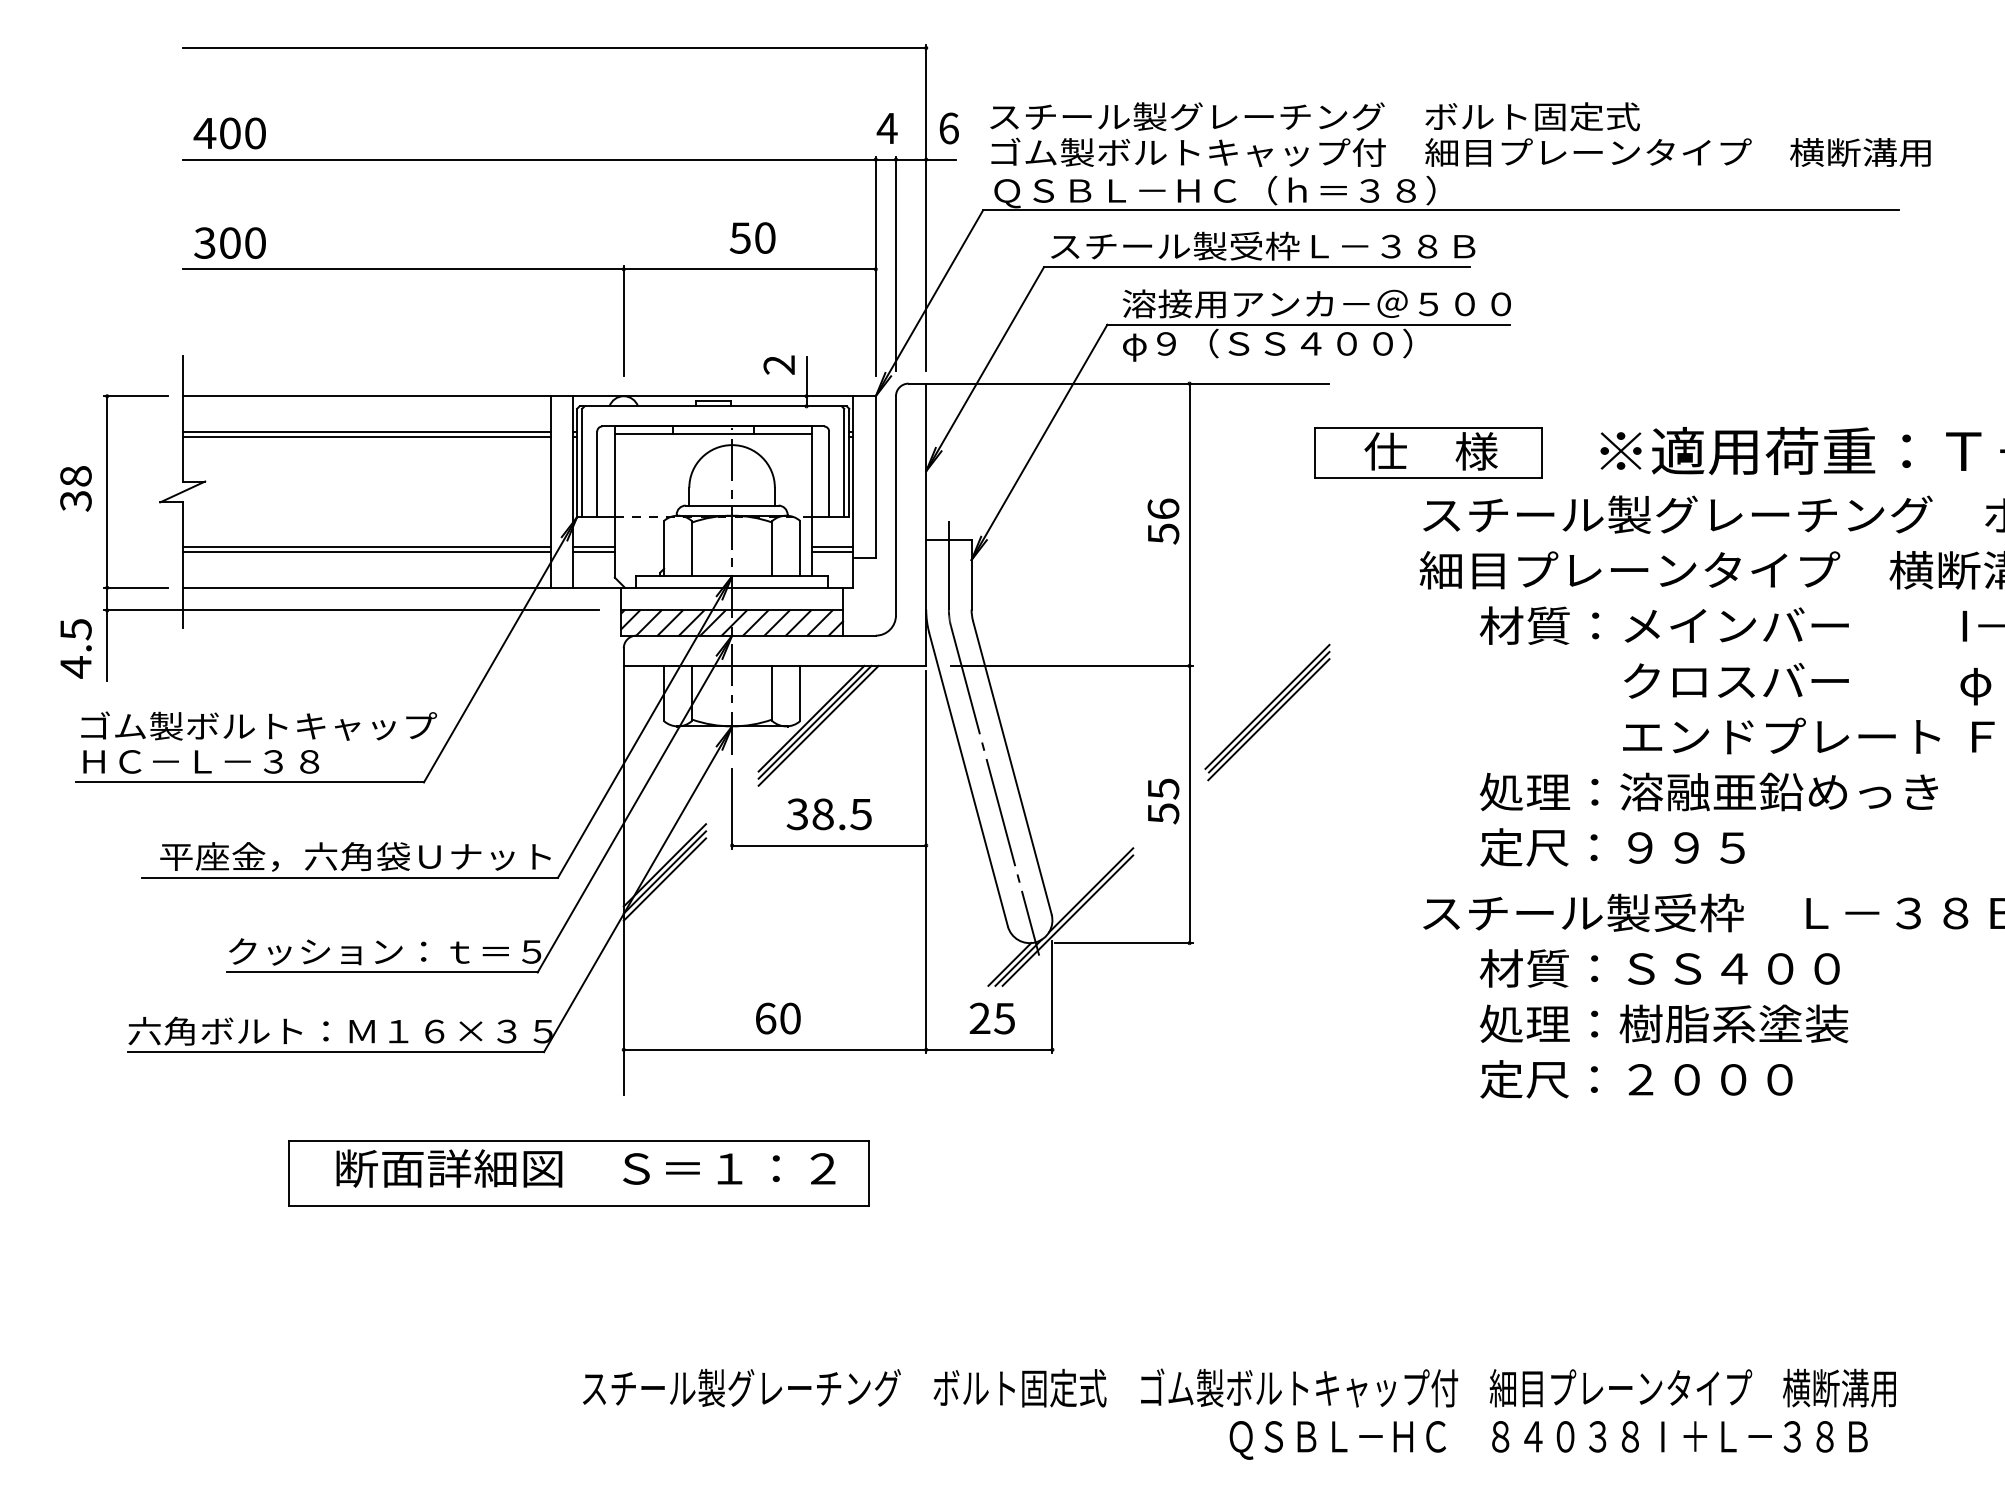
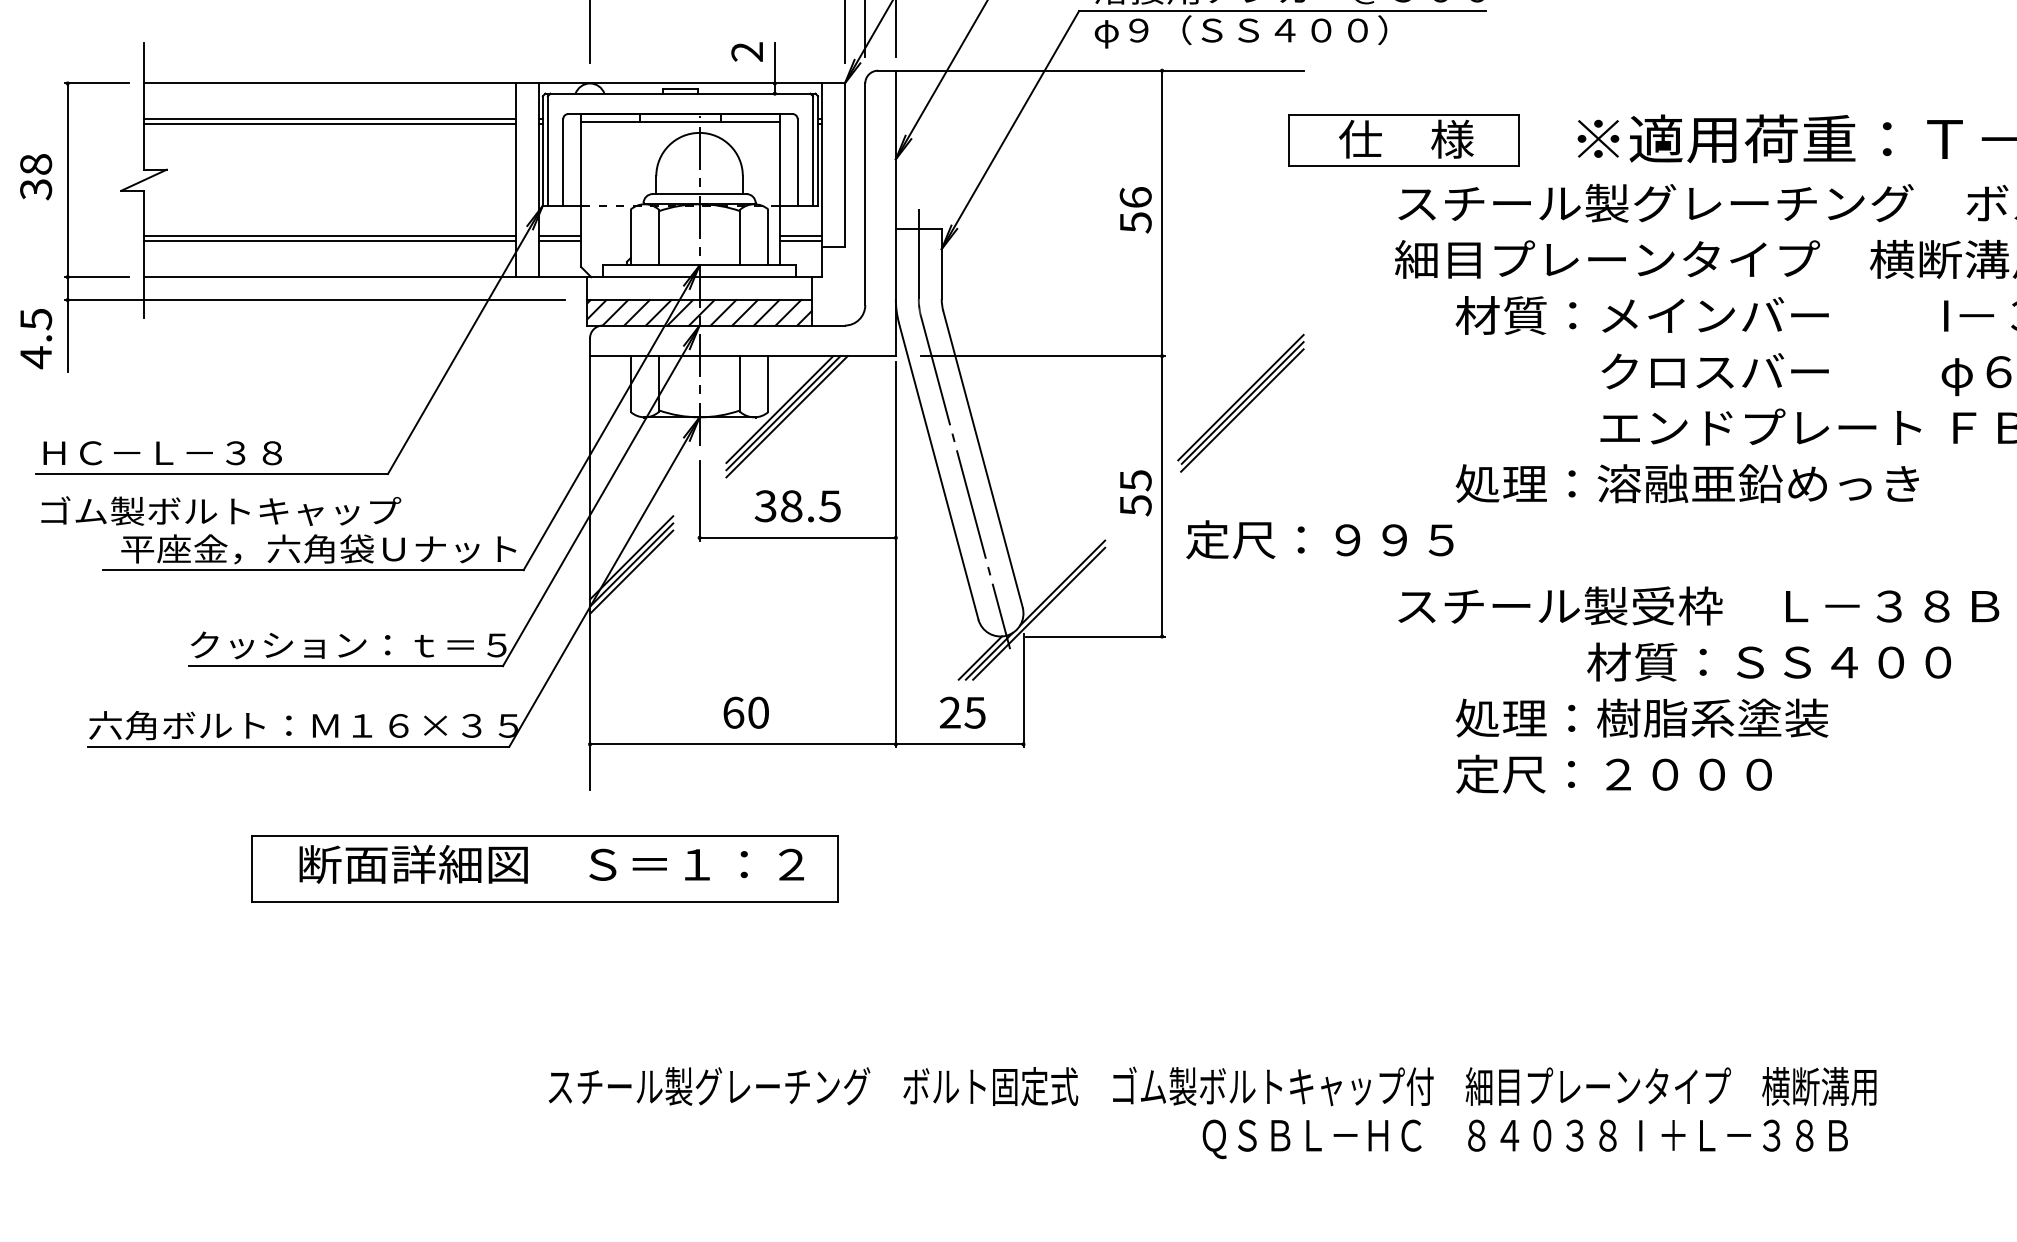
text: (259, 725) -> (221, 510), moved
text: (1612, 847) -> (1319, 539), moved
text: (1659, 968) -> (1768, 662), moved

